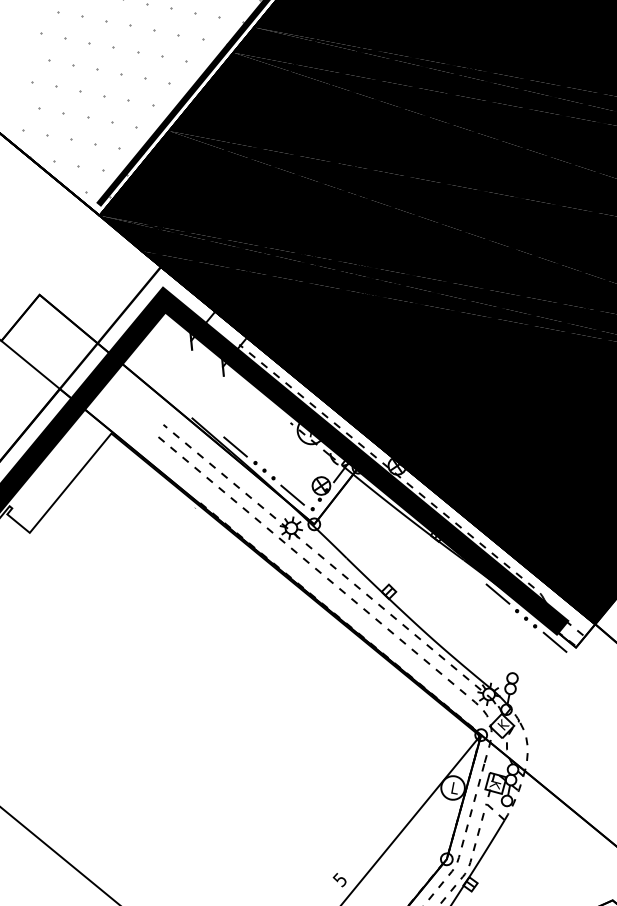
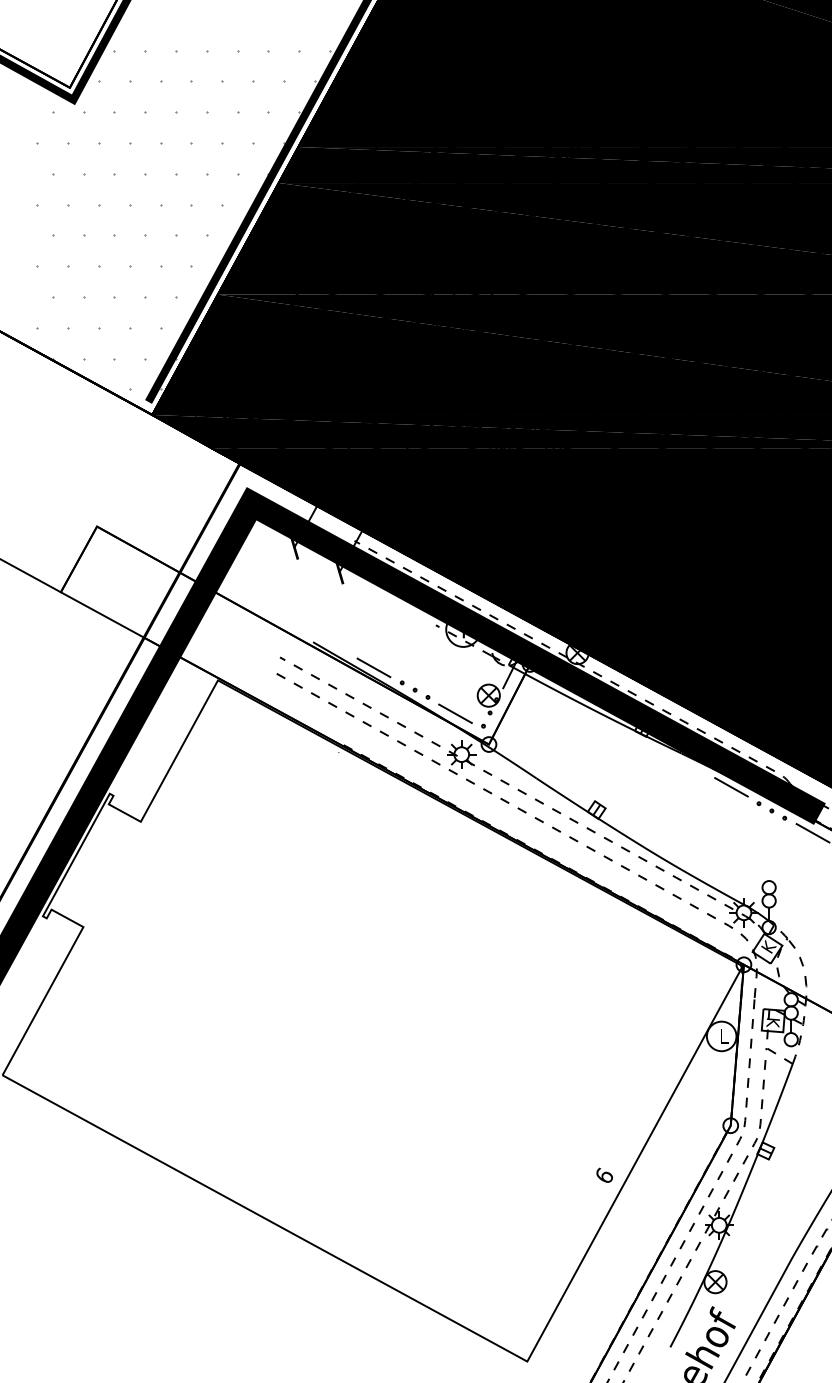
text: (339, 879) -> (603, 1175), 5 -> 6

